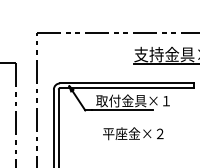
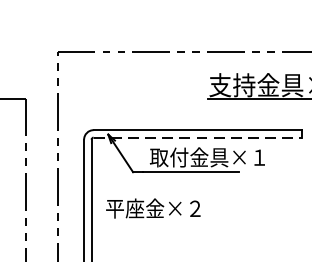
line: (126, 88) -> (197, 138), solid -> dashed
text: (133, 133) -> (153, 208), moved

